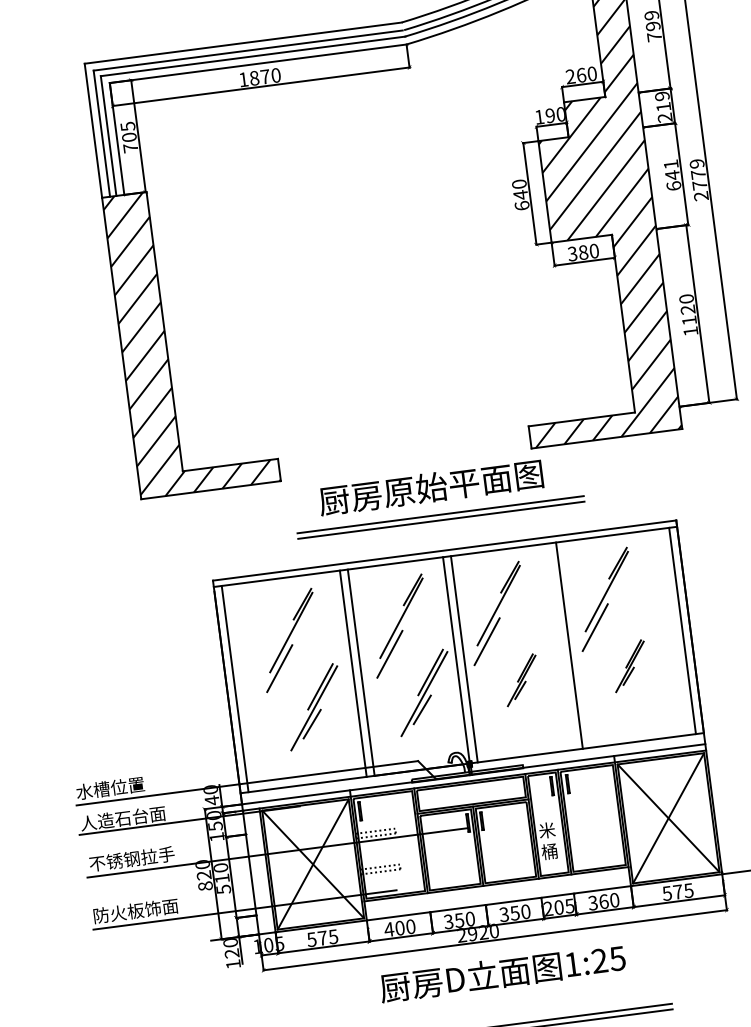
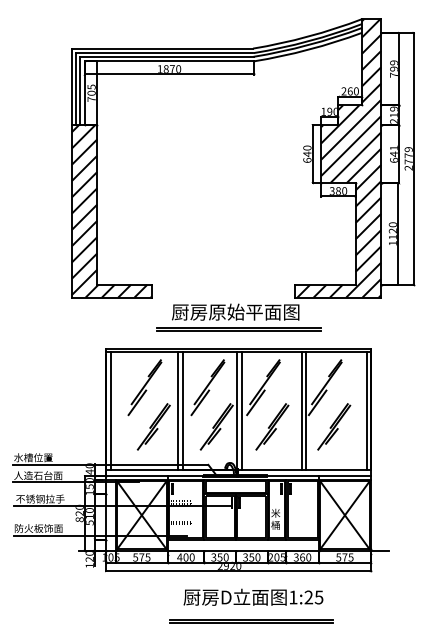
line: (577, 645) -> (306, 411), added
part: (630, 665) -> (334, 426), size x1.67
part: (521, 679) -> (272, 426), size x1.67
text: (502, 971) -> (253, 596), moved

